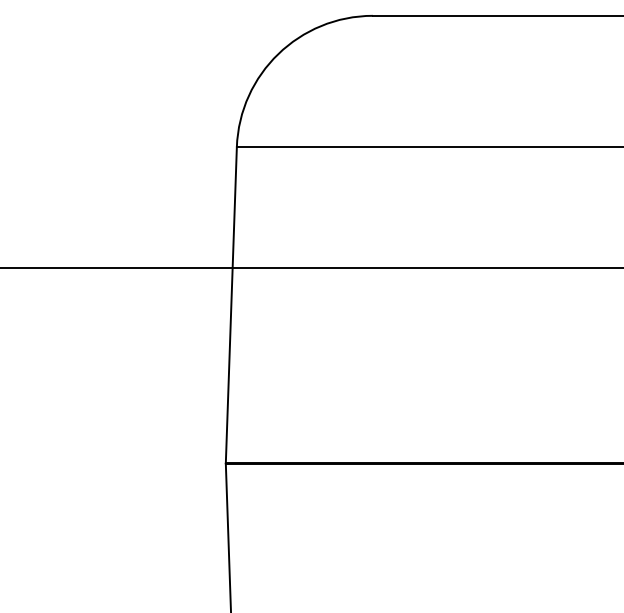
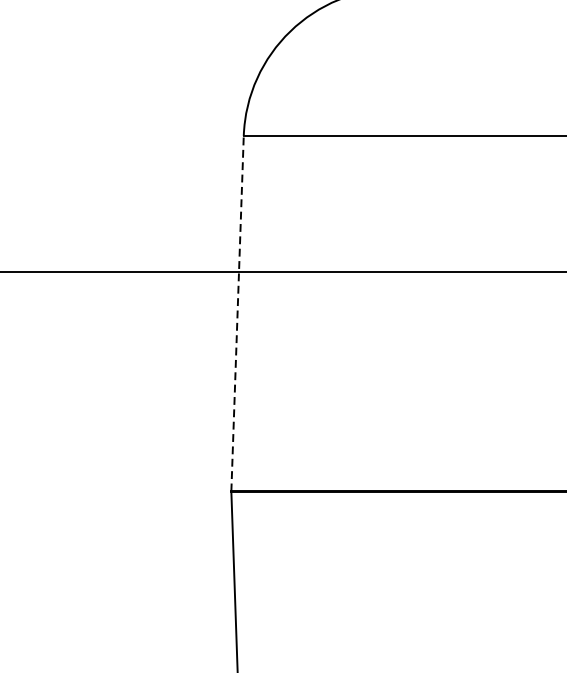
line: (231, 304) -> (237, 312), solid -> dashed

